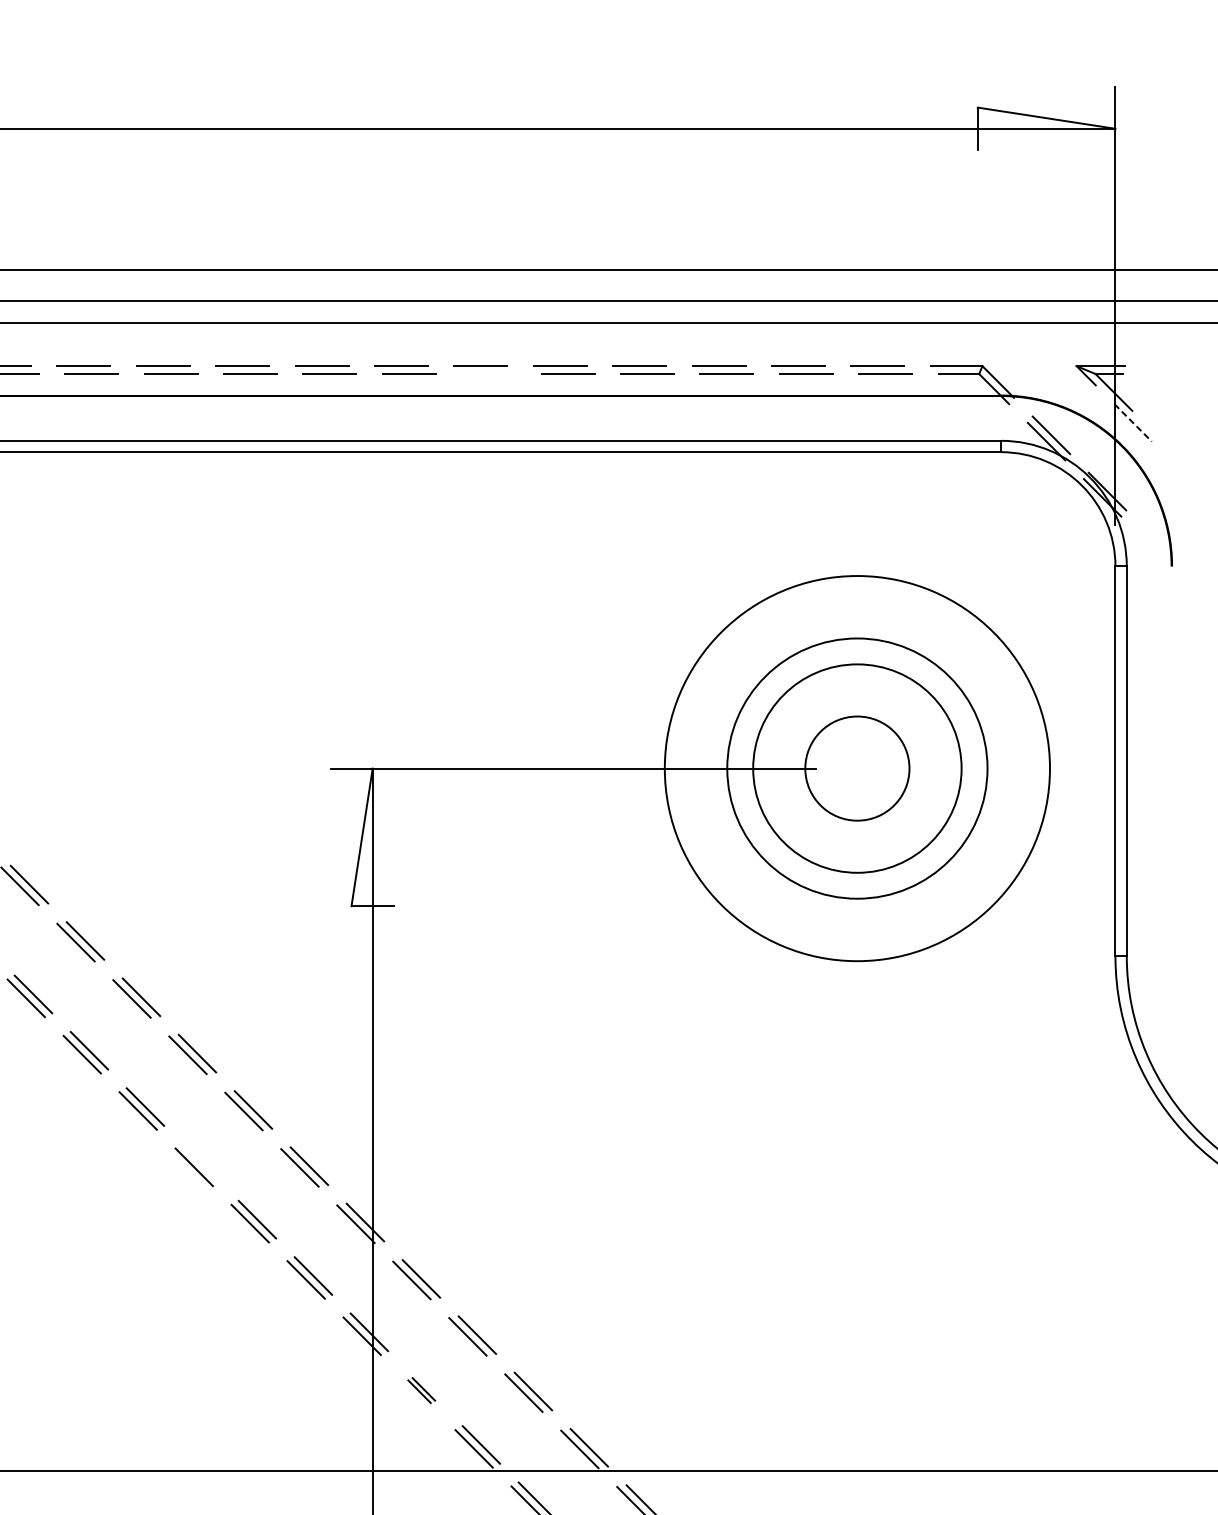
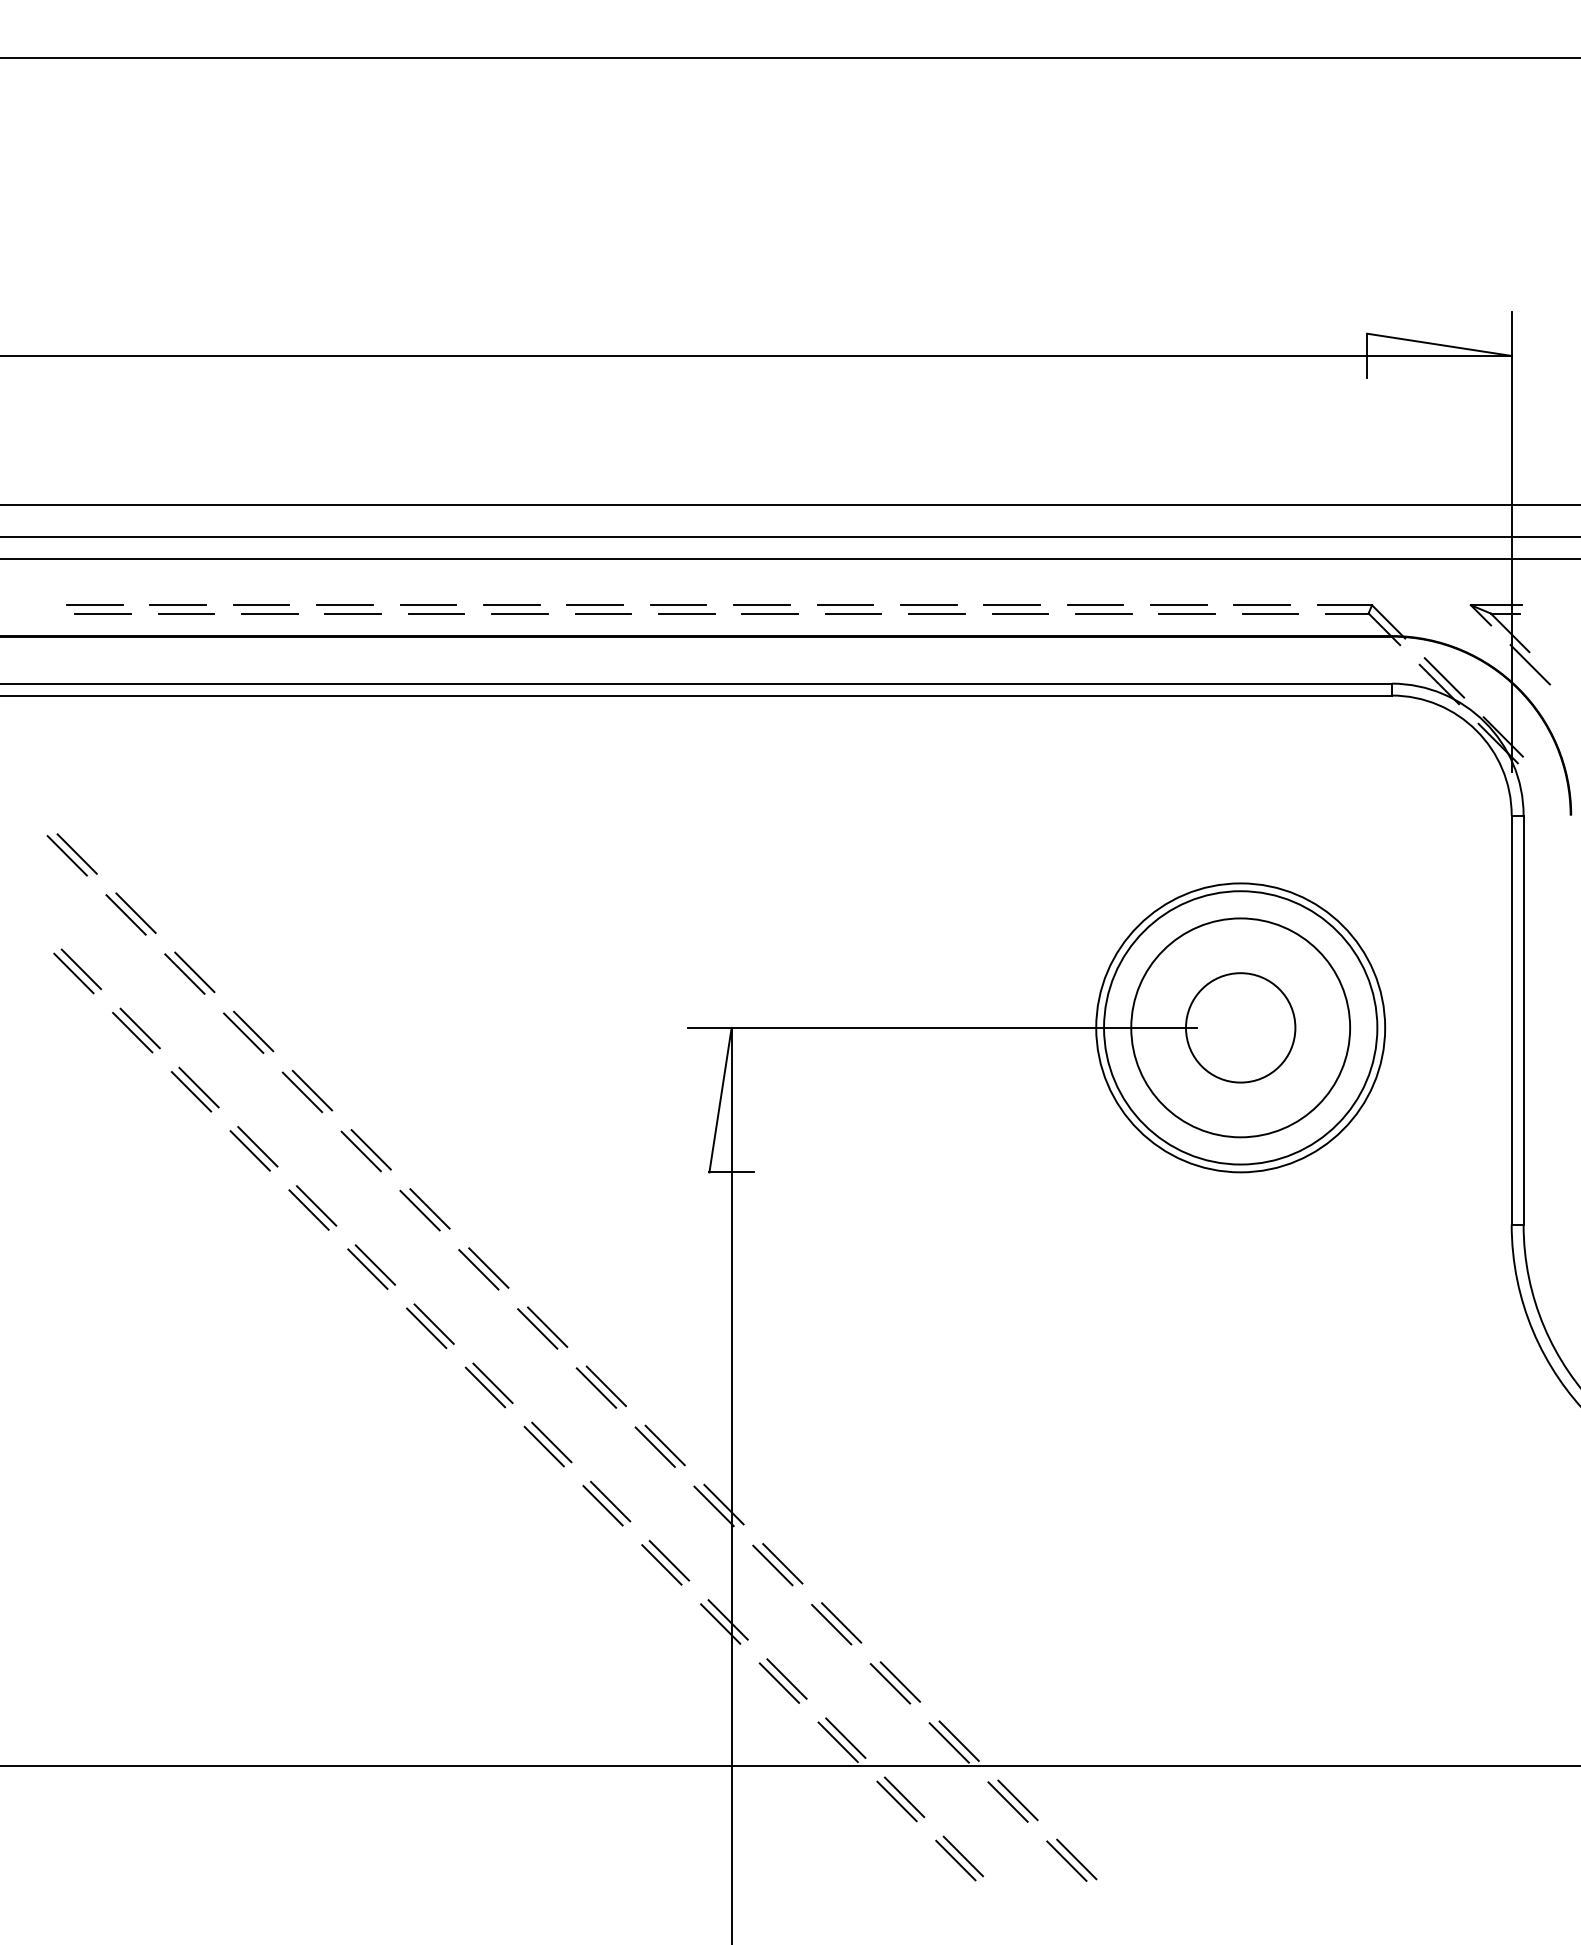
line: (488, 374) -> (853, 613), added
line: (1133, 422) -> (1530, 664), dashed -> solid
circle: (857, 768) -> (1240, 1027), size x0.71
line: (201, 1163) -> (551, 1442), added
part: (421, 1390) -> (782, 1680), size x1.67

